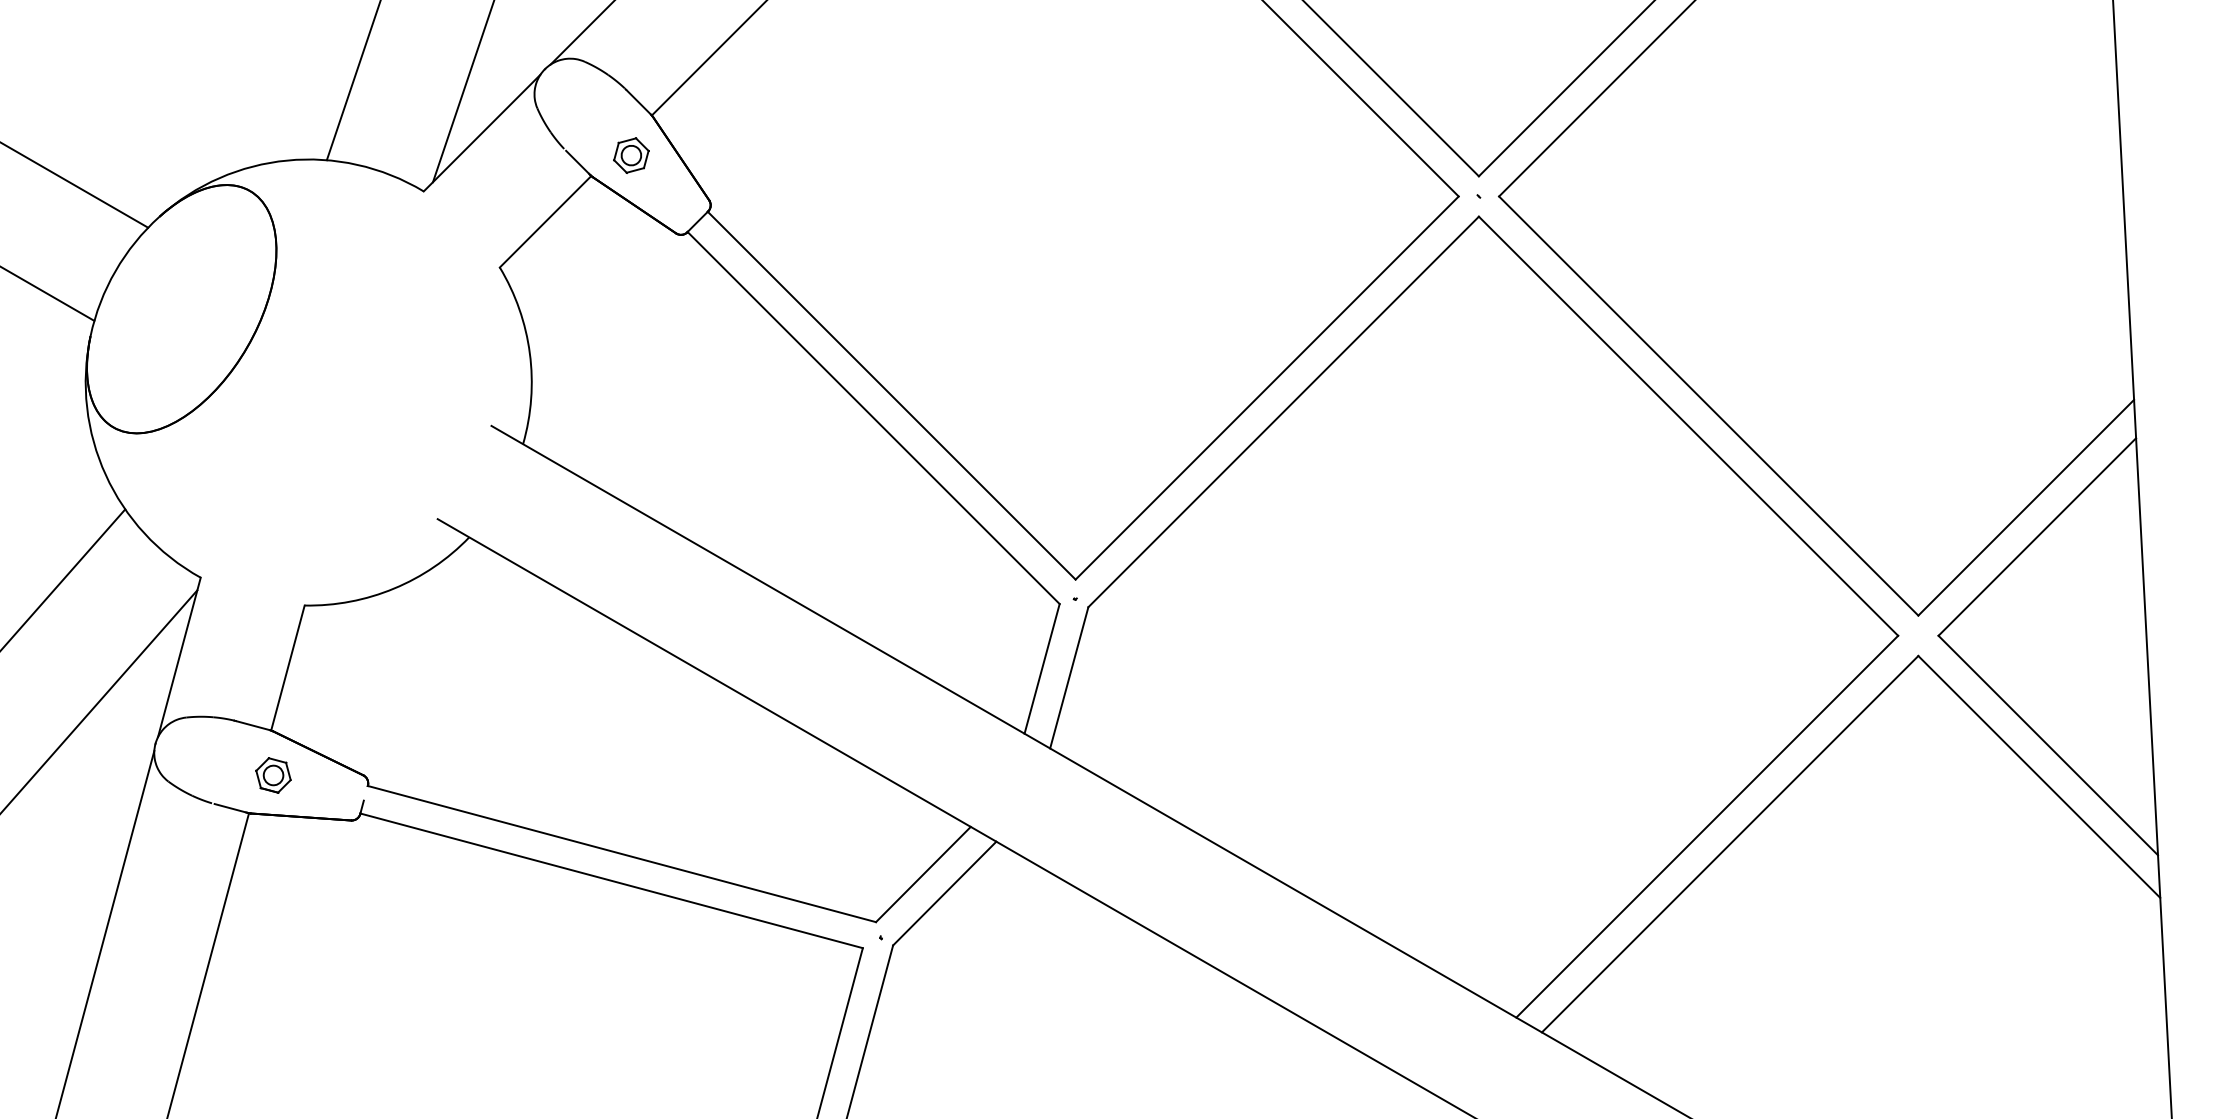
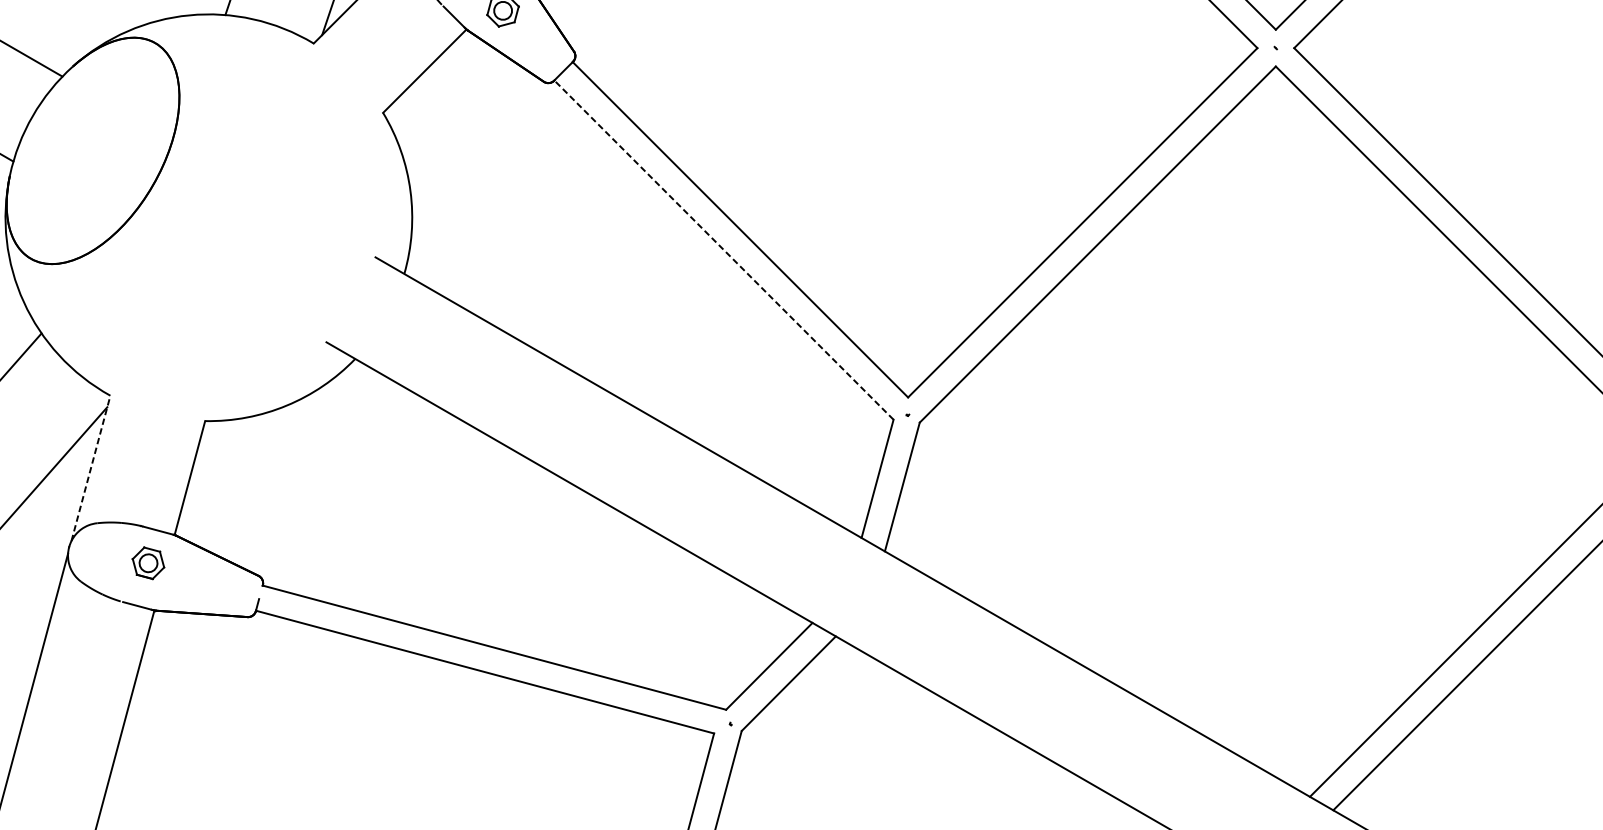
line: (873, 417) -> (723, 249), solid -> dashed
line: (179, 657) -> (91, 468), solid -> dashed
part: (273, 775) -> (148, 563), moved

